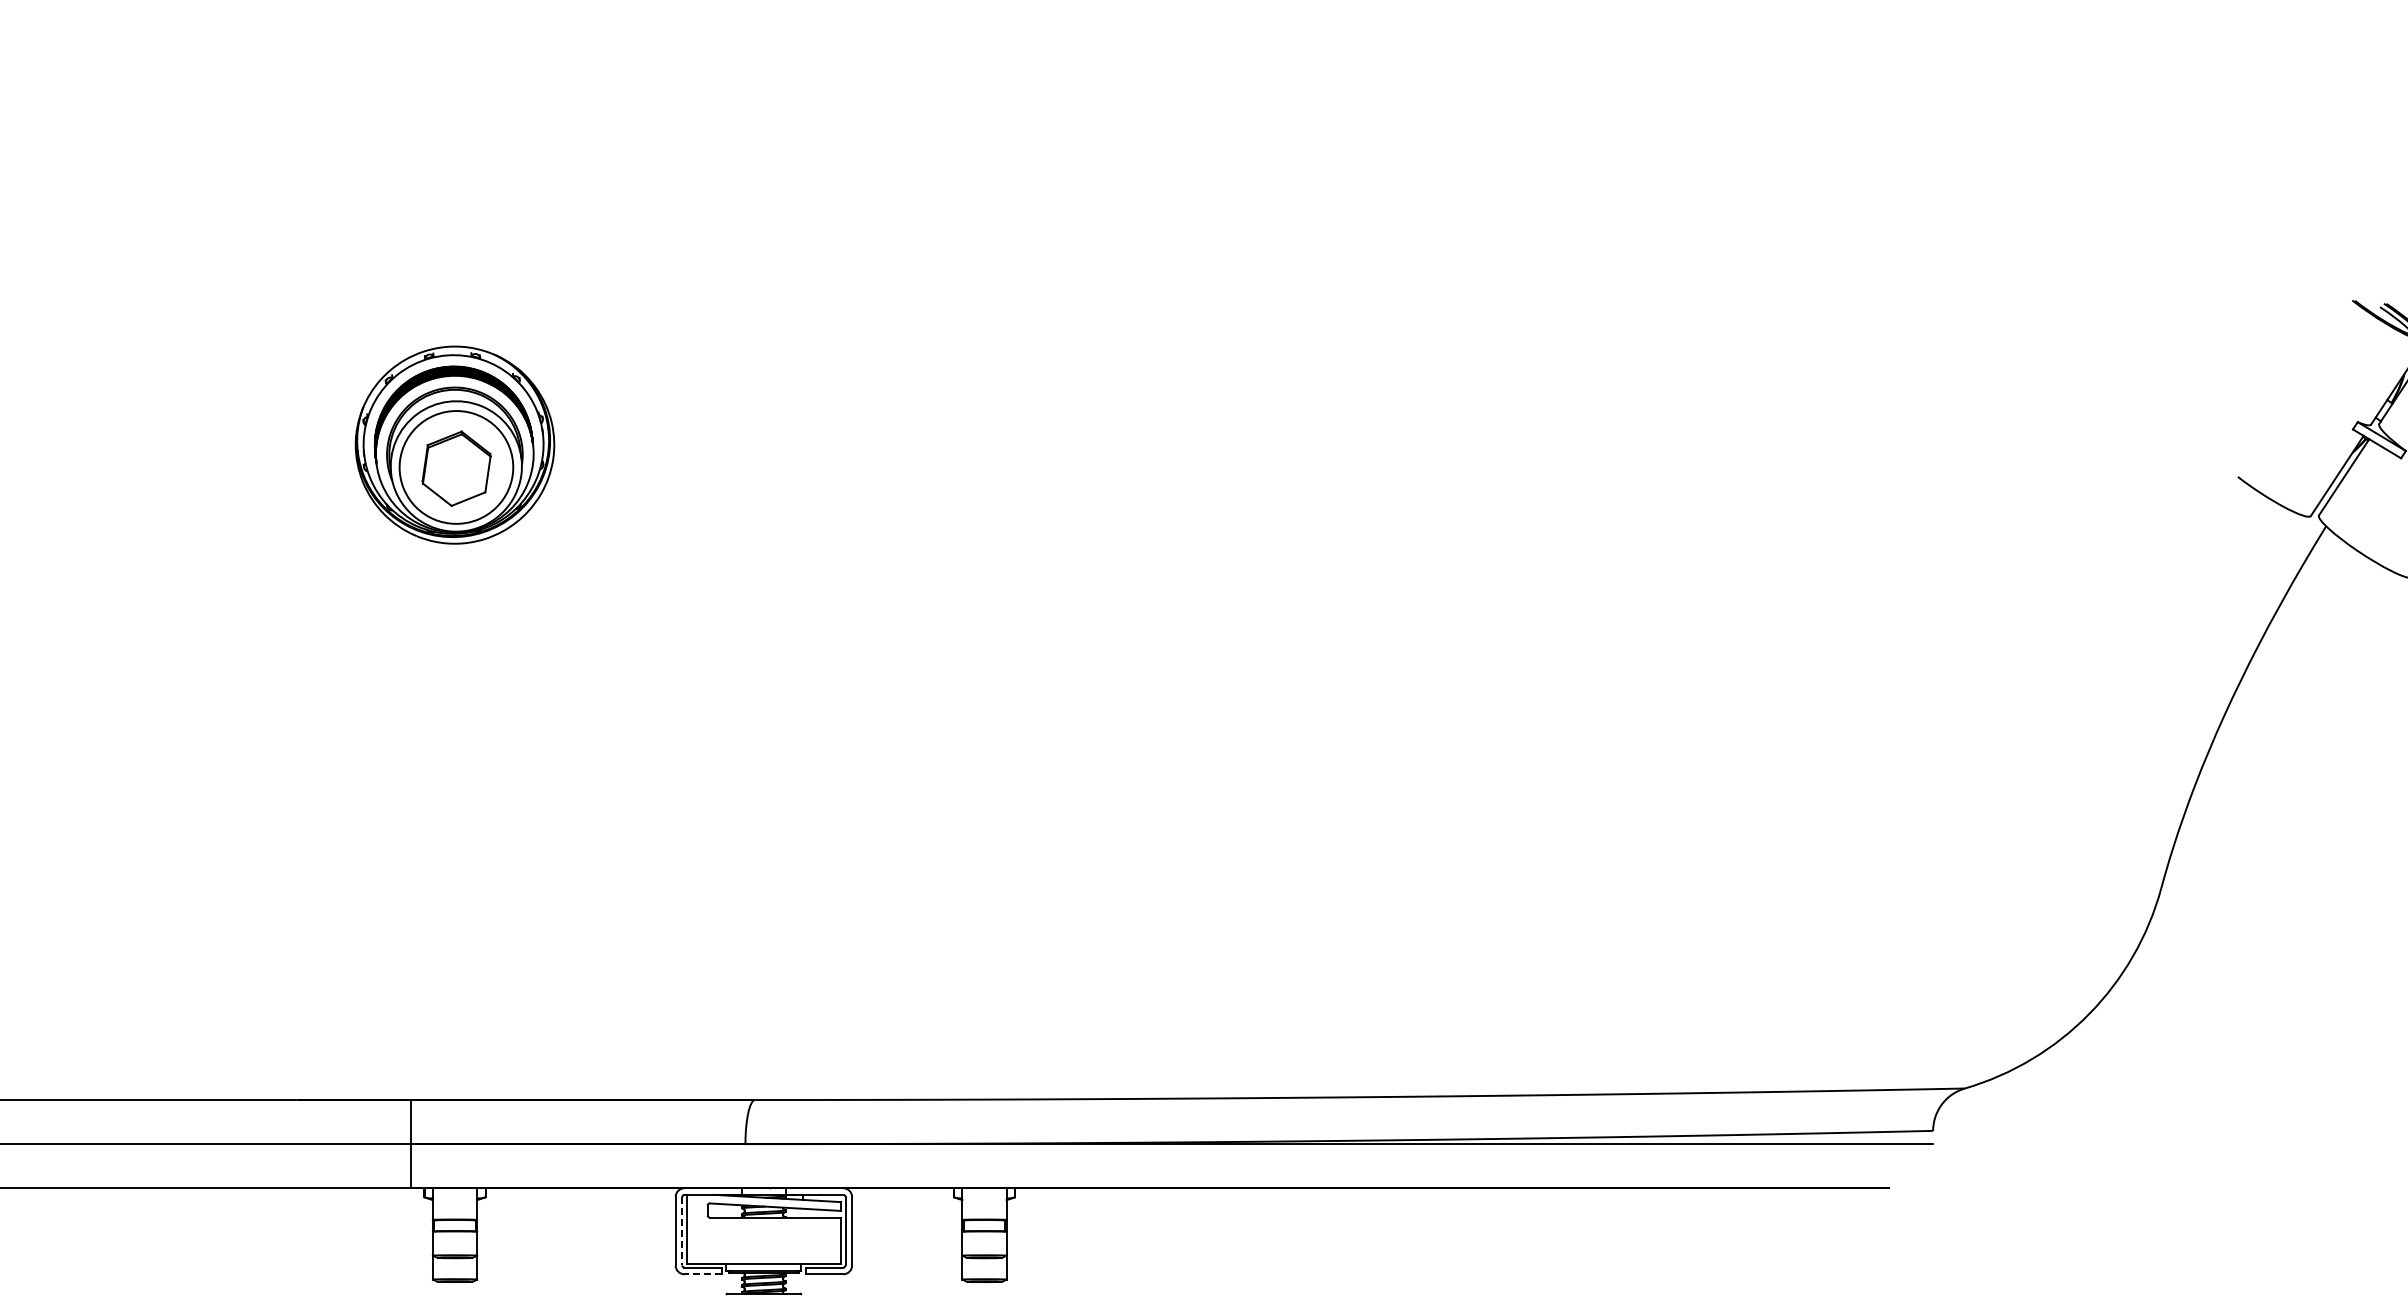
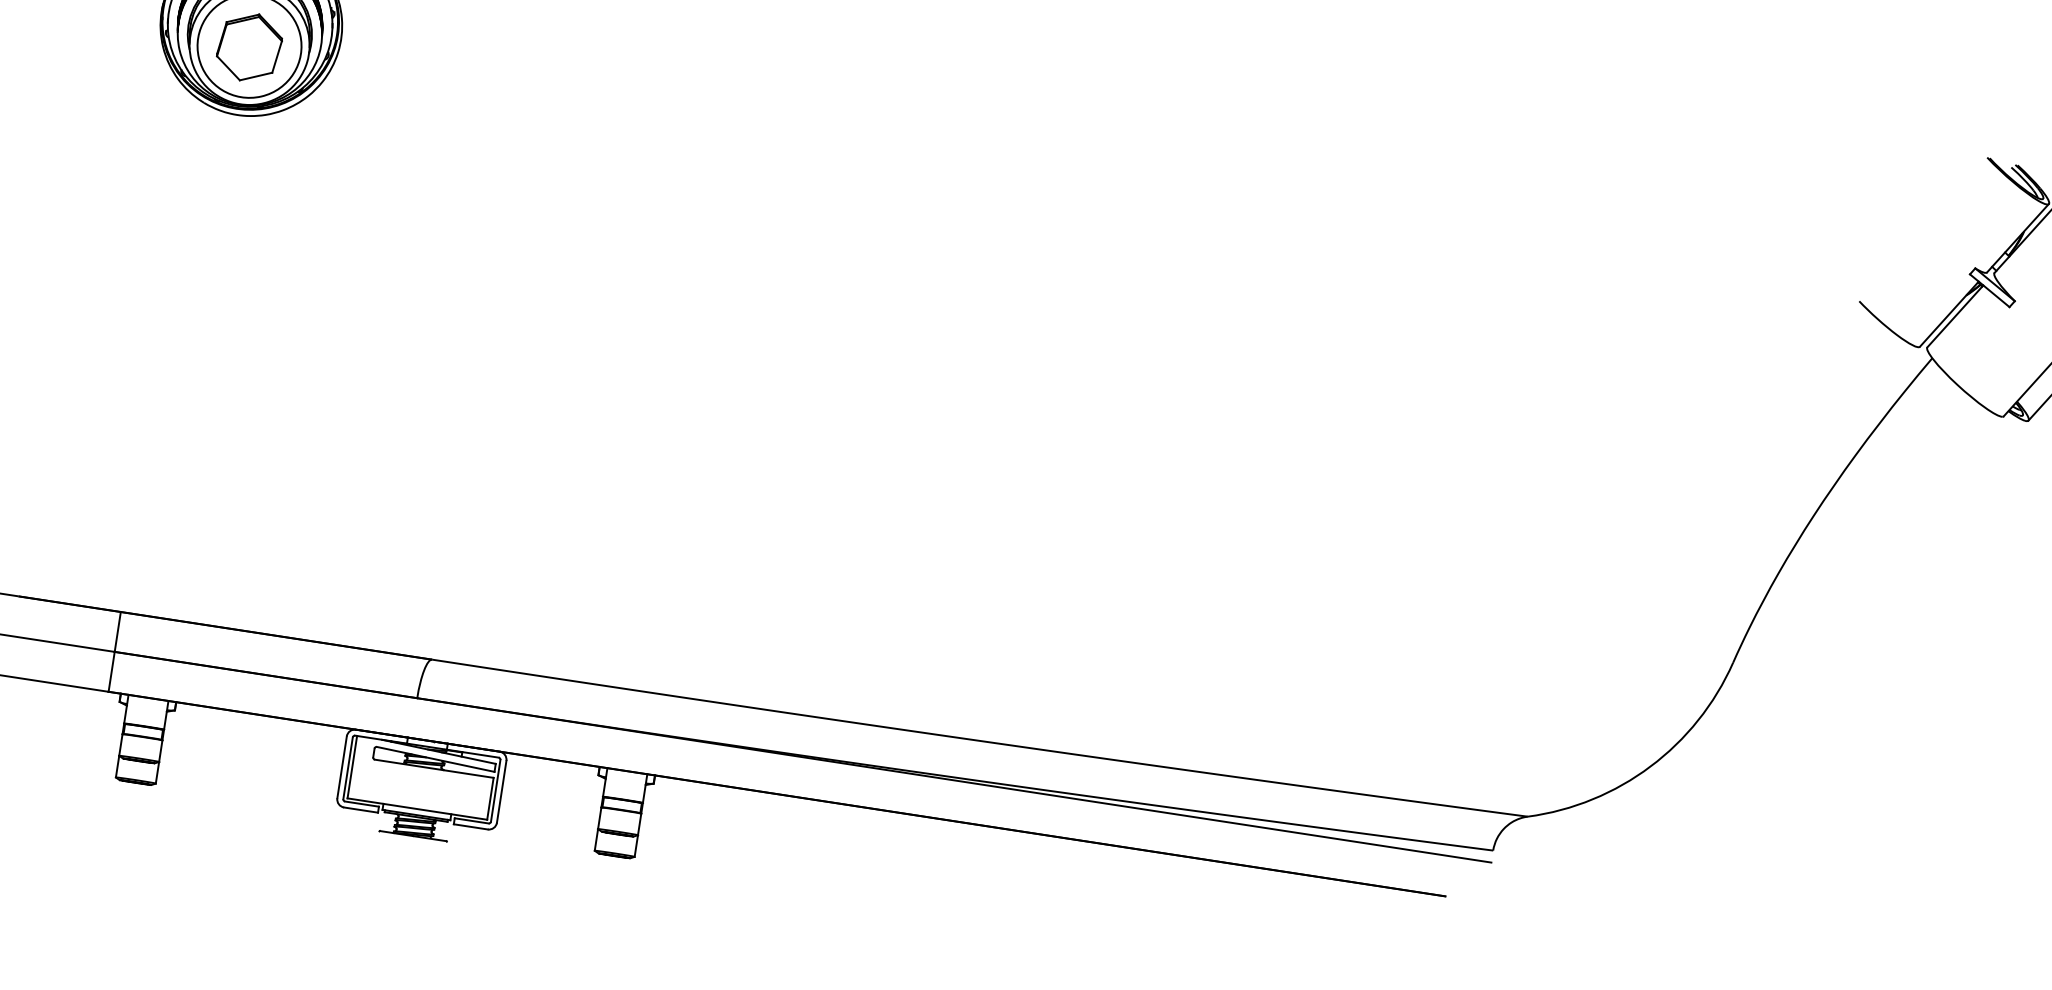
line: (682, 1231) -> (348, 768), dashed -> solid
line: (703, 1274) -> (361, 810), dashed -> solid

